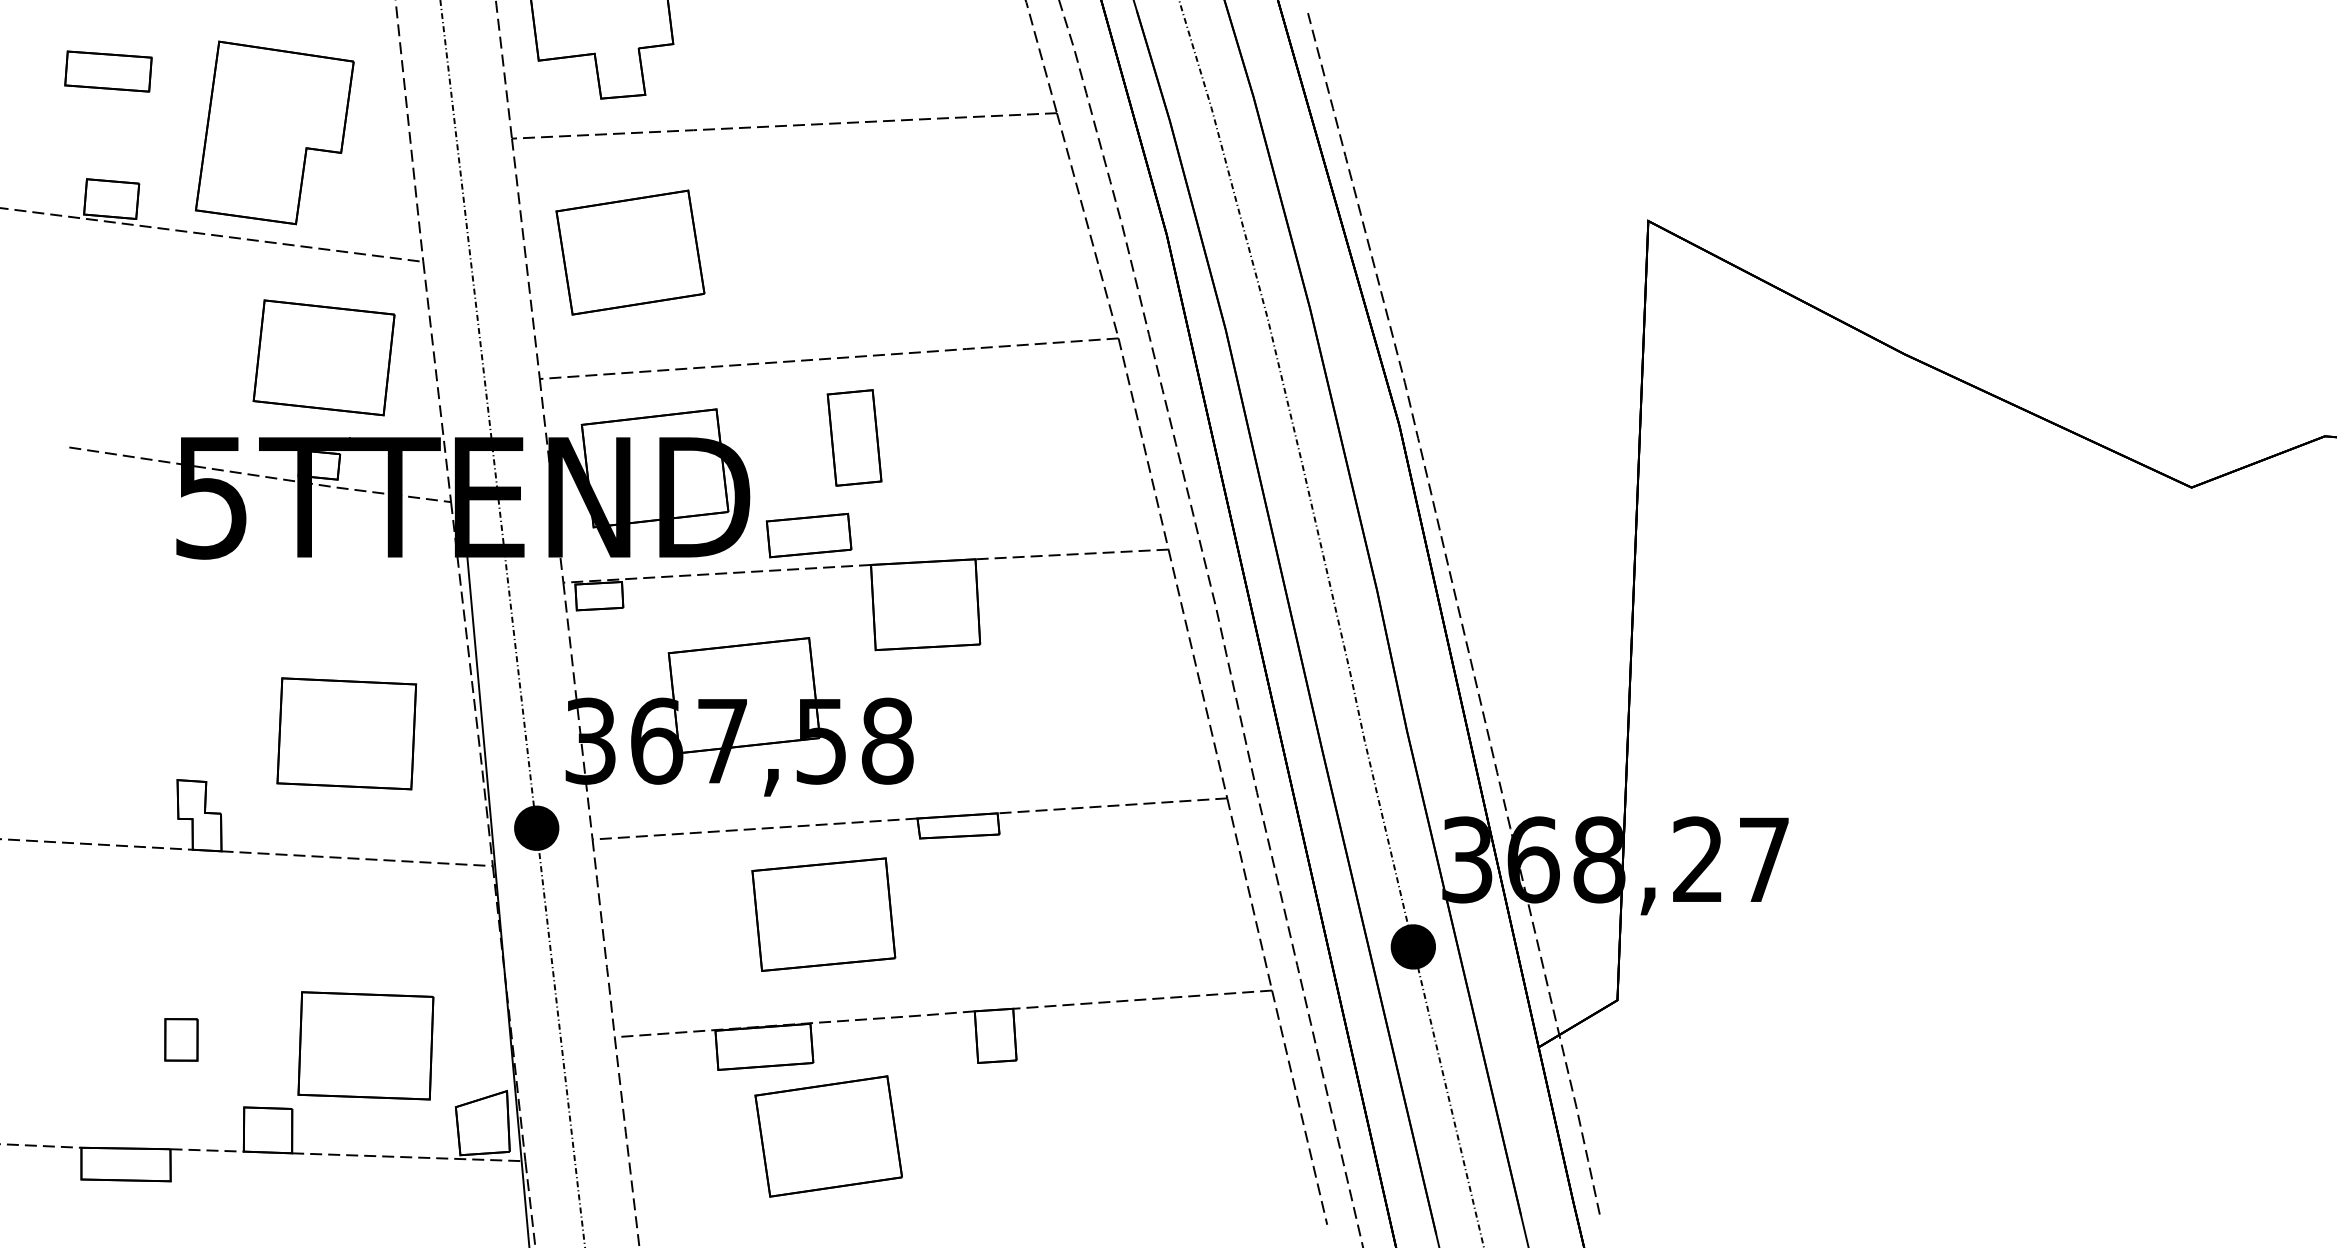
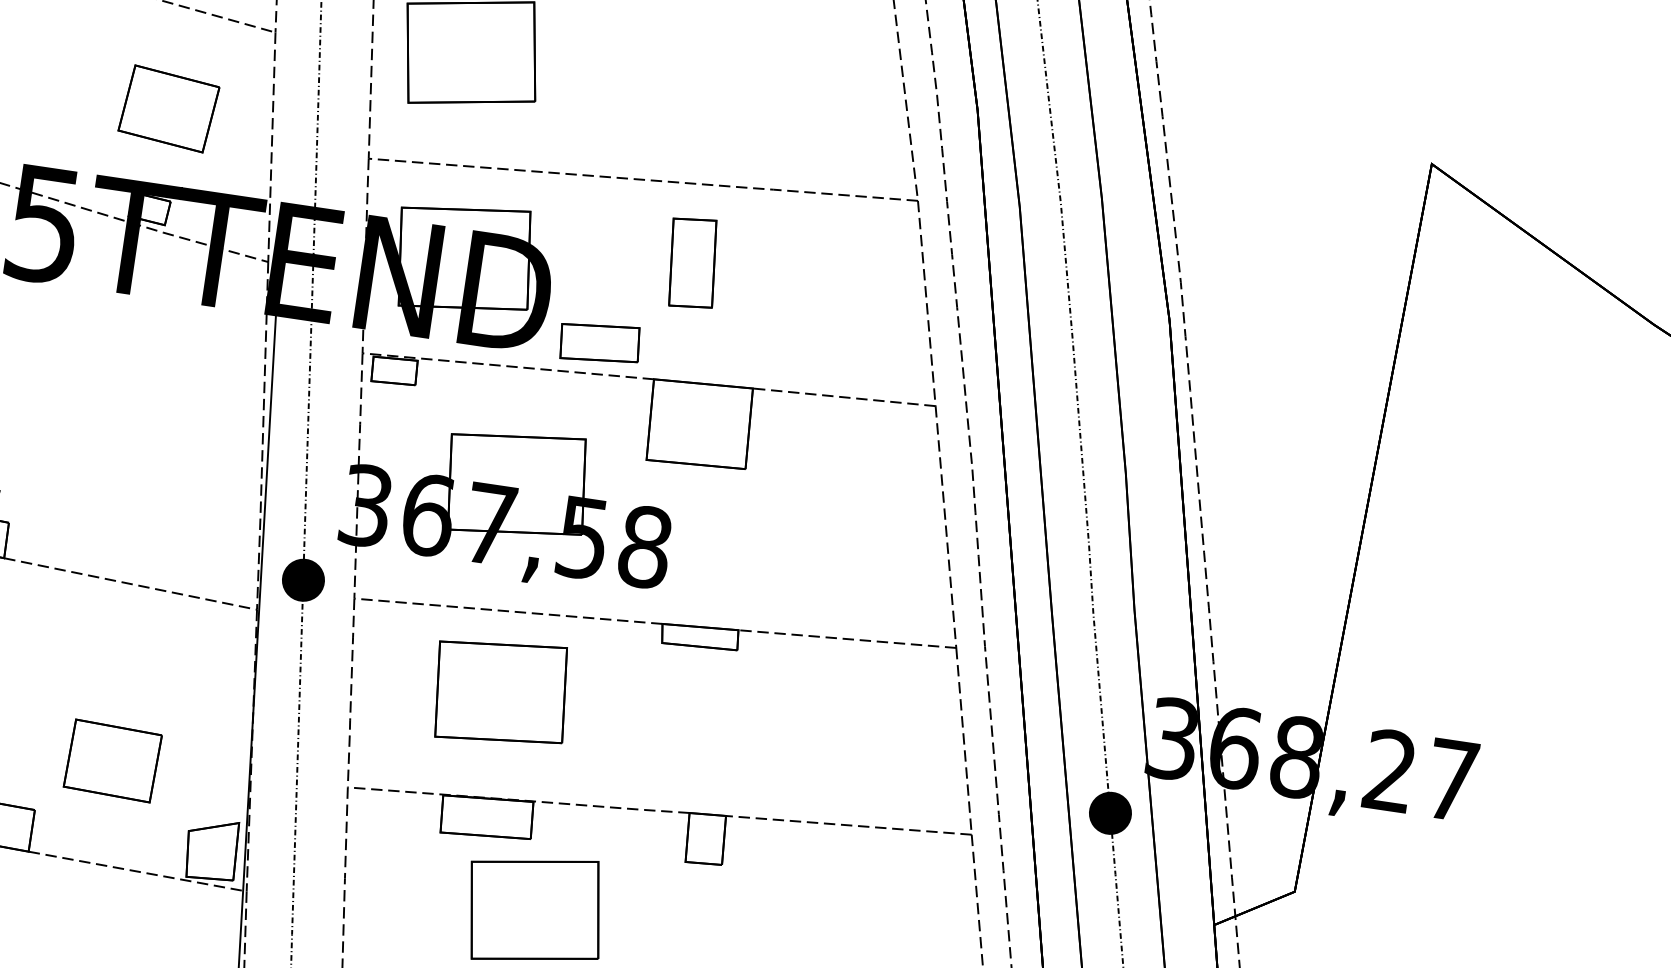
part: (323, 357) -> (168, 108), size x0.7
part: (854, 437) -> (692, 262), moved
part: (346, 733) -> (137, 464), removed
part: (823, 914) -> (500, 692), moved
part: (365, 1045) -> (112, 760), size x0.7

